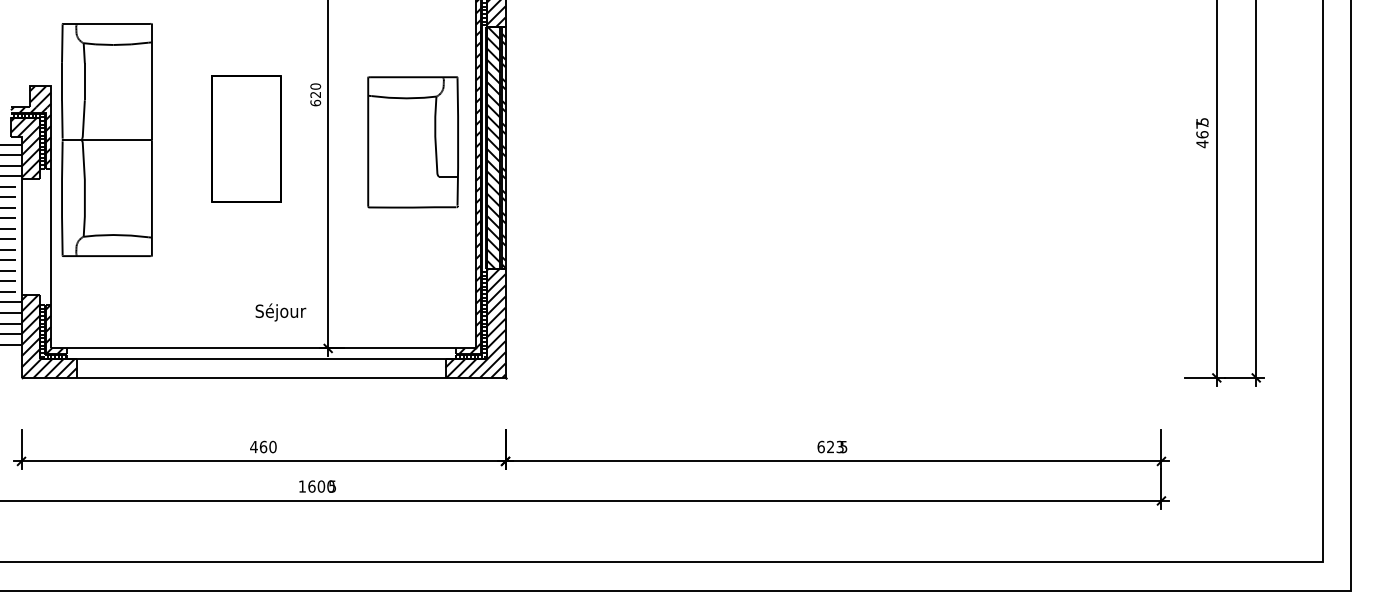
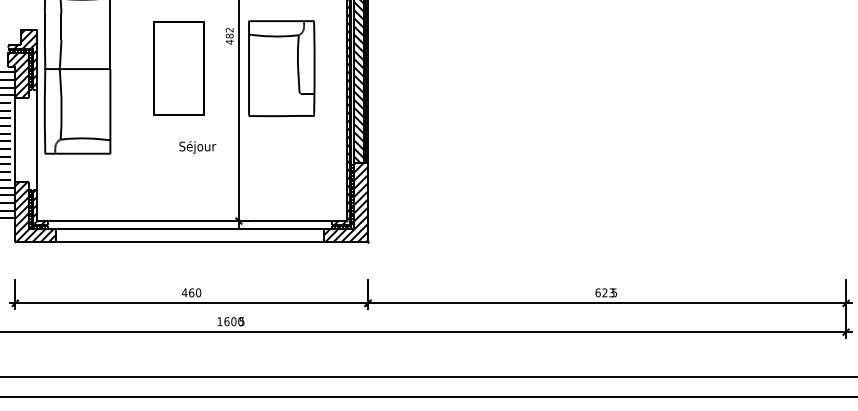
text: (315, 94) -> (229, 35), 620 -> 482
part: (412, 142) -> (281, 68), moved
text: (280, 312) -> (197, 147), moved

